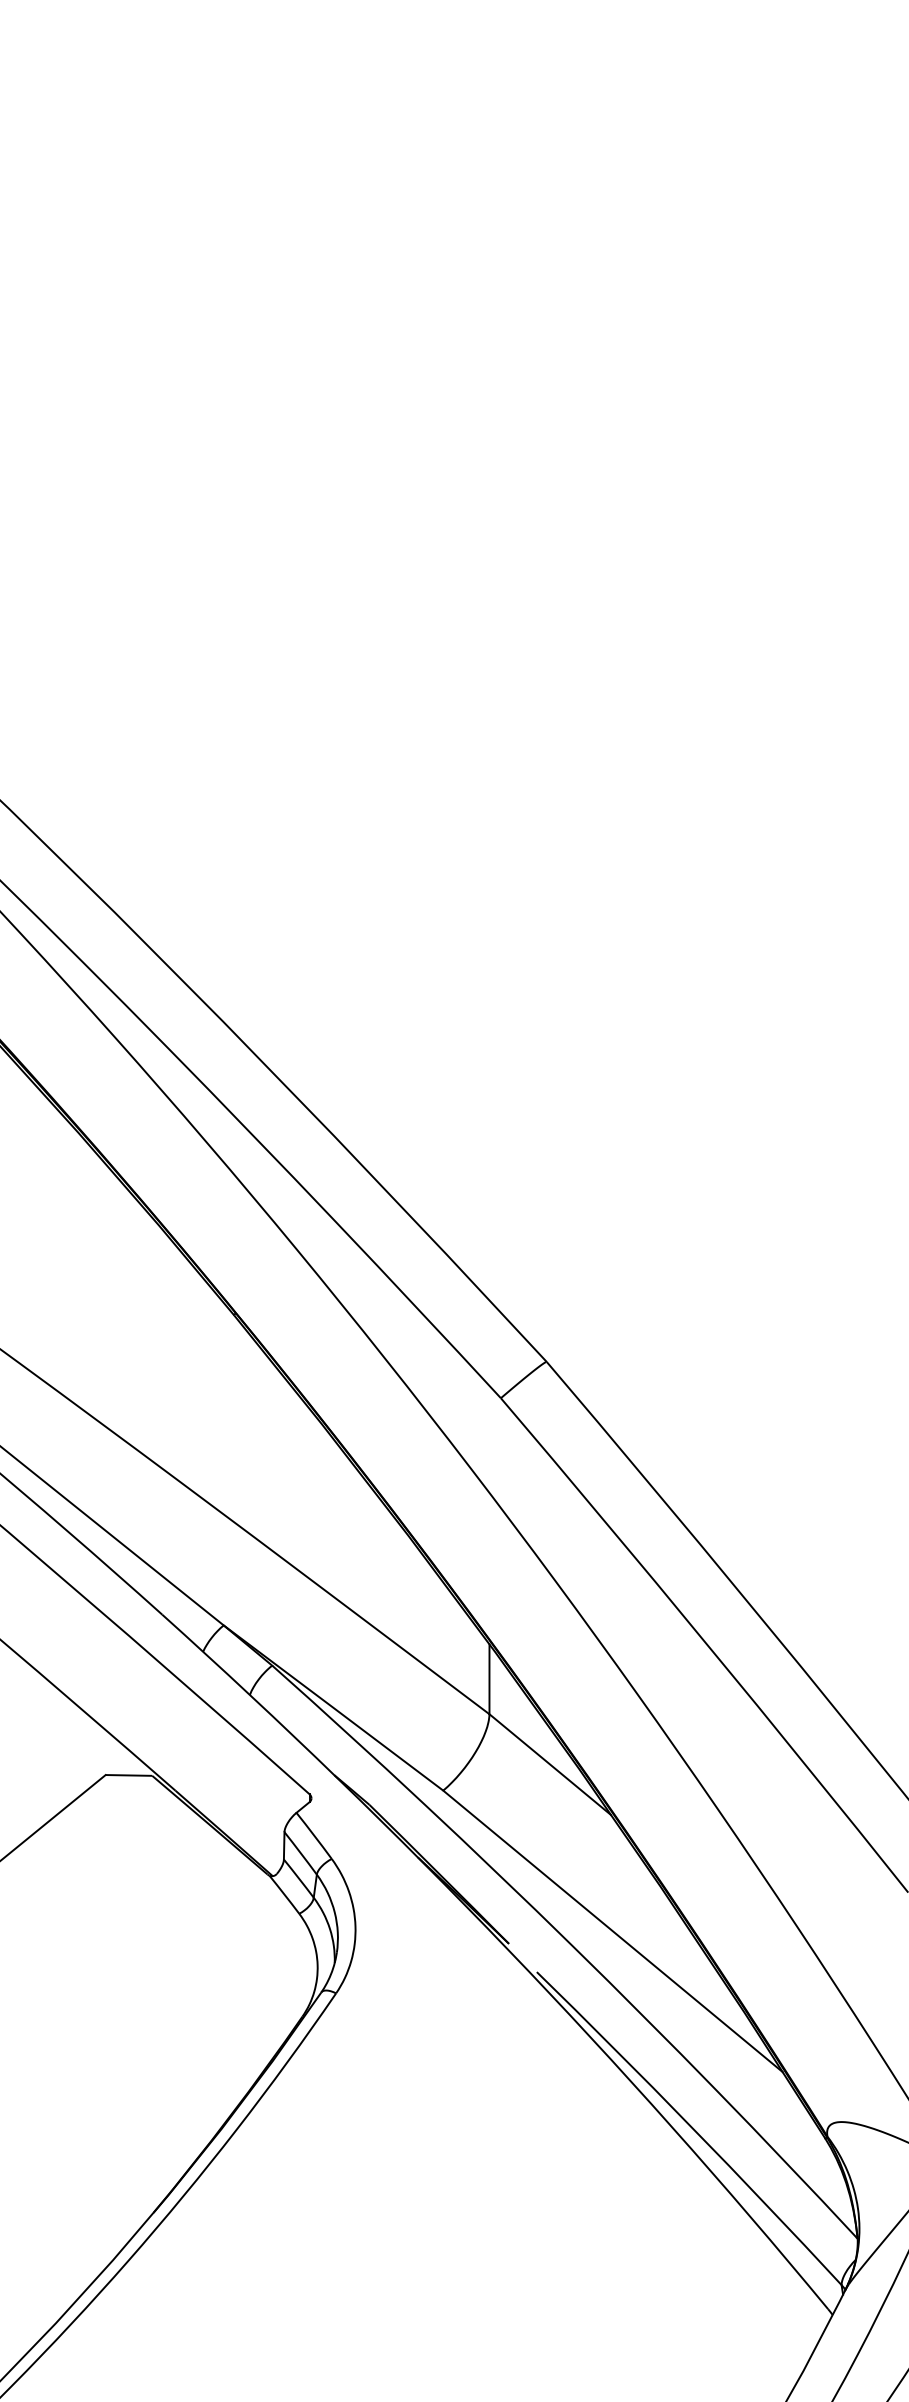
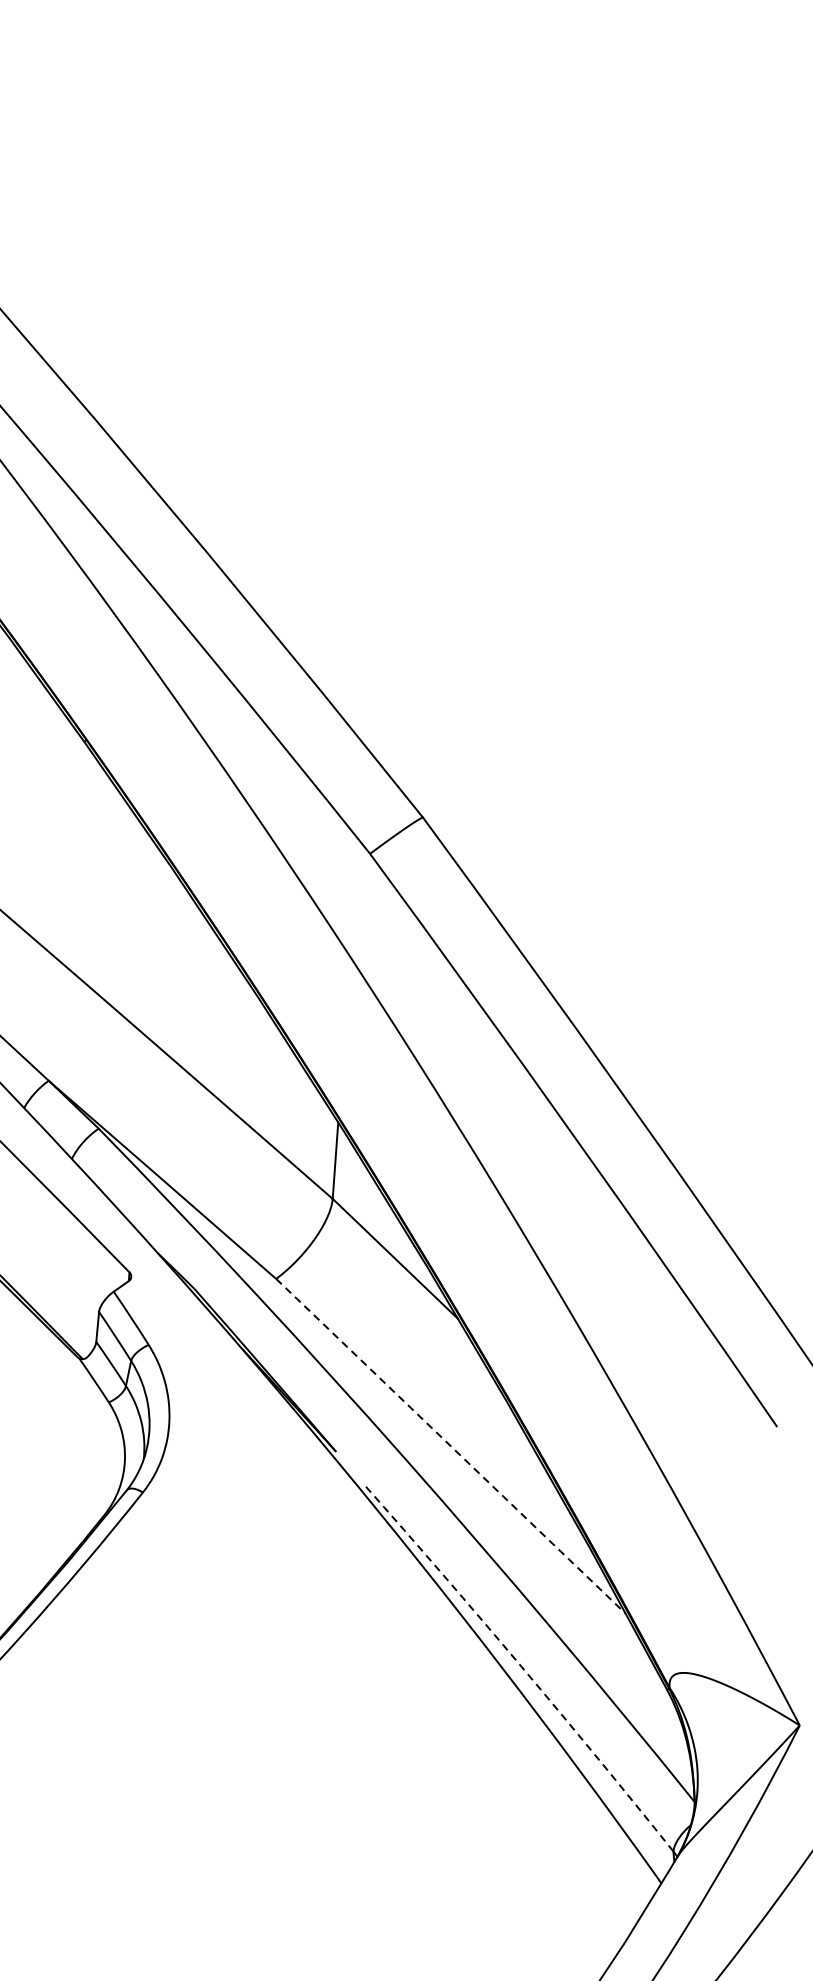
line: (613, 1931) -> (451, 1446), solid -> dashed
arc: (691, 2126) -> (521, 1666), solid -> dashed

